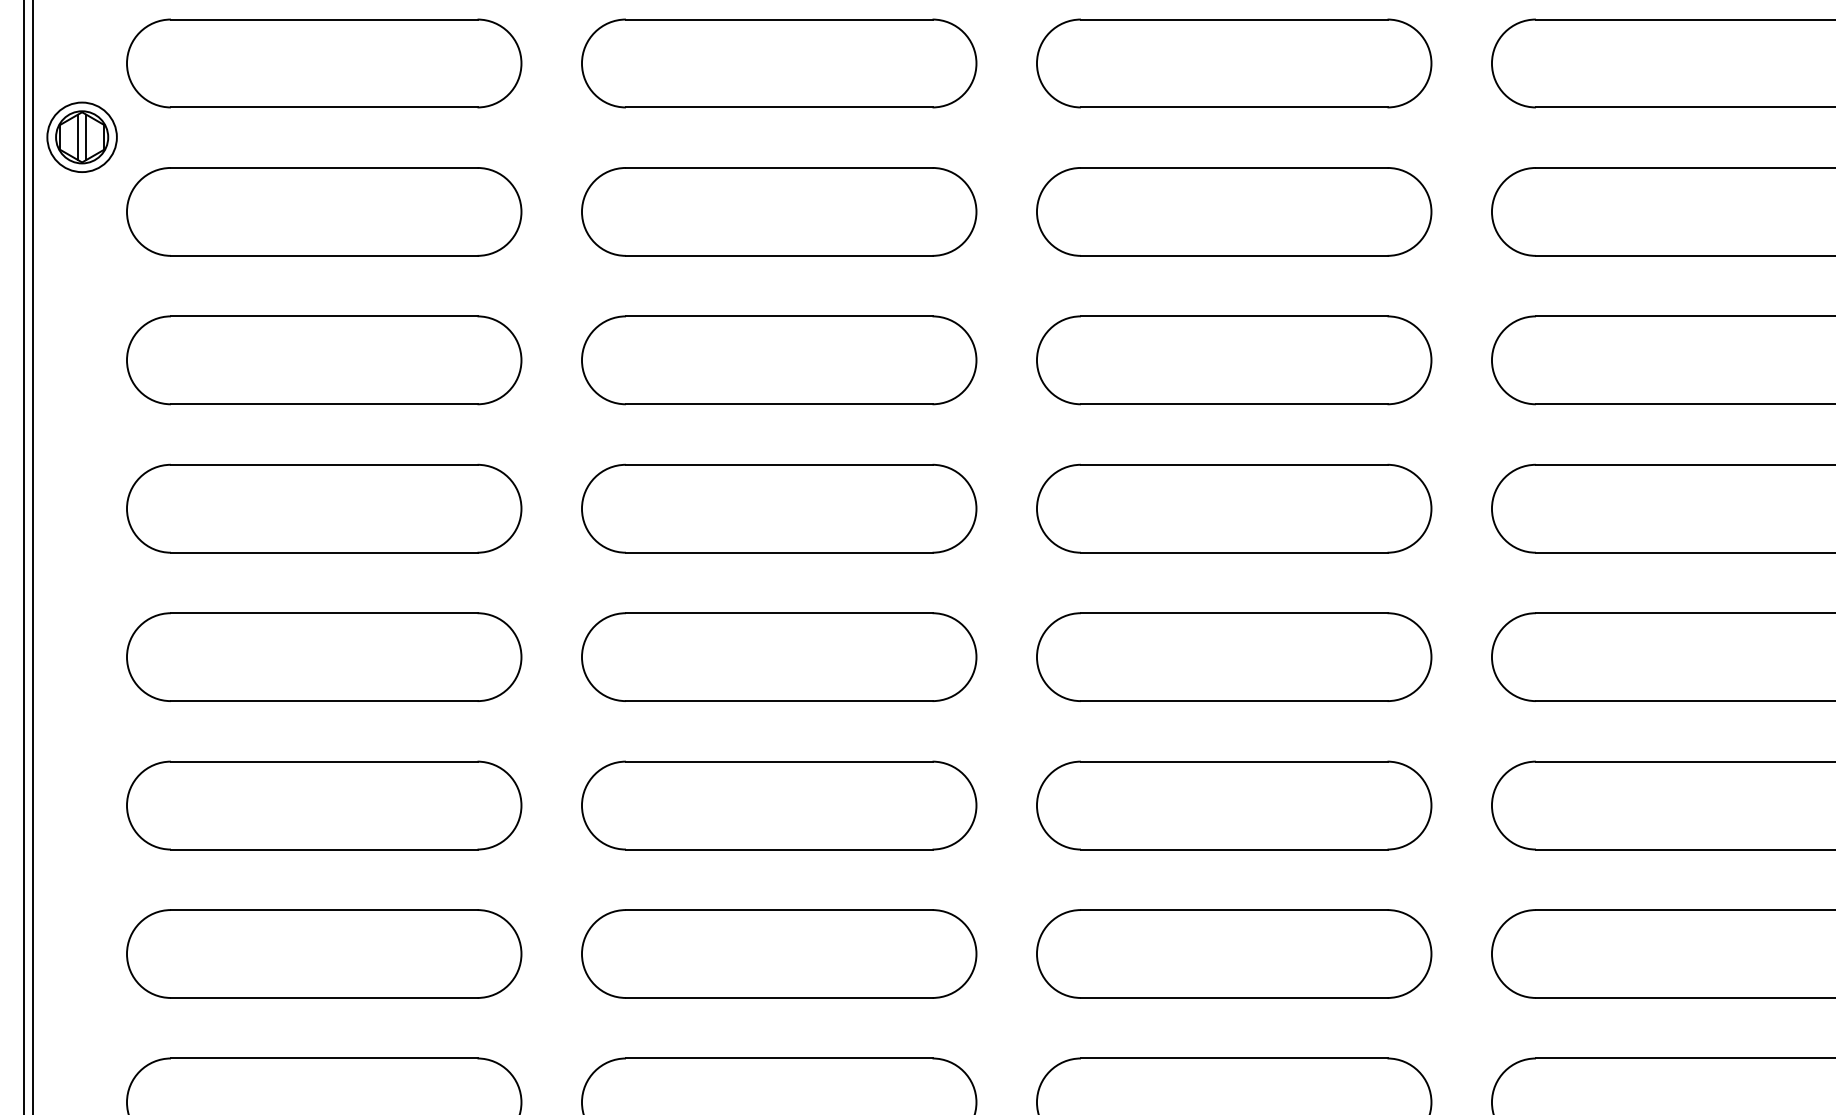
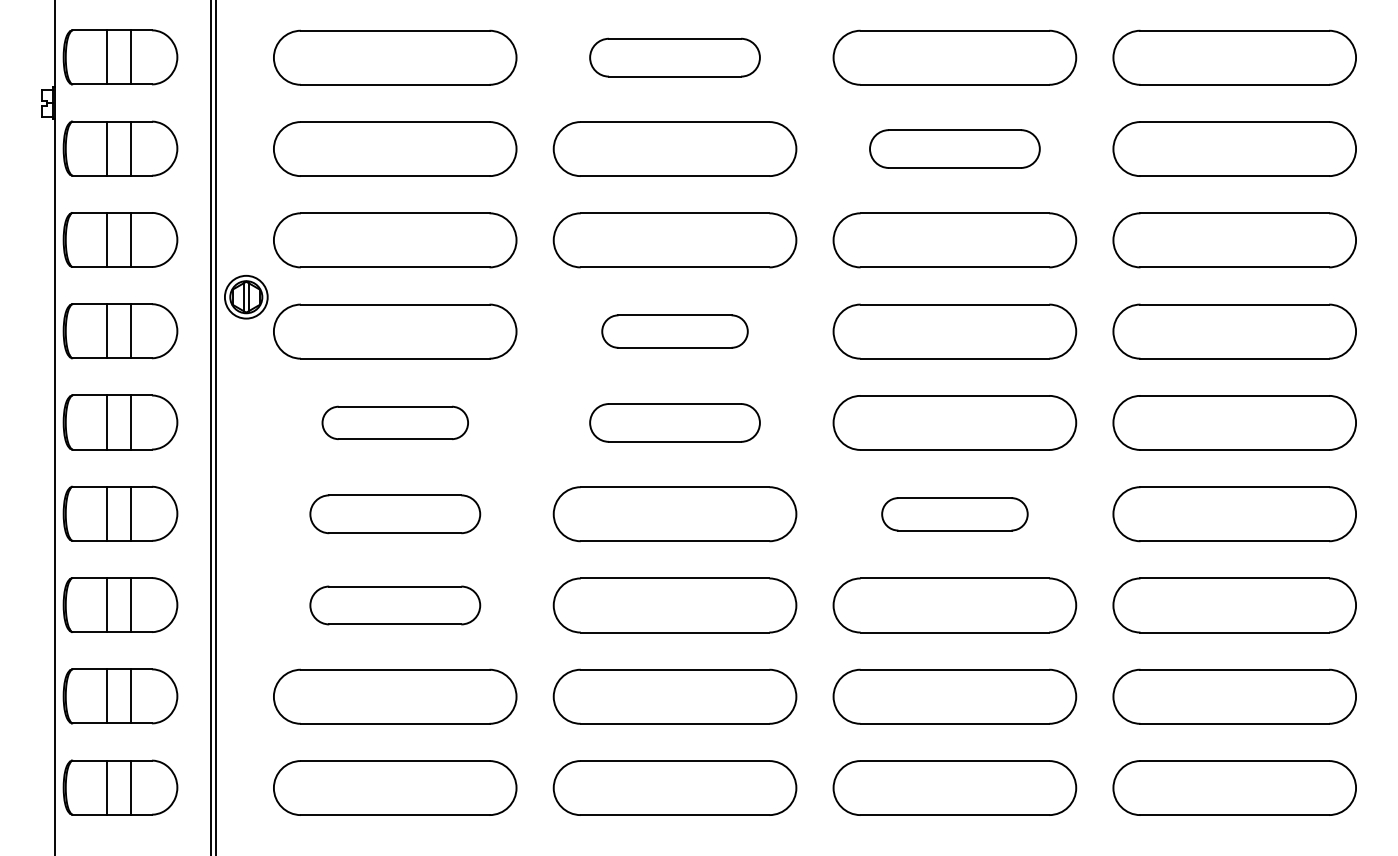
part: (778, 63) -> (674, 57), size x0.7
part: (82, 137) -> (246, 297), moved
part: (1233, 210) -> (954, 148), size x0.7
part: (778, 508) -> (674, 331), size x0.6
part: (324, 656) -> (395, 422), size x0.6
part: (778, 656) -> (674, 422), size x0.7
part: (324, 806) -> (395, 514), size x0.7
part: (1233, 806) -> (954, 514), size x0.6
part: (324, 954) -> (395, 605), size x0.7

